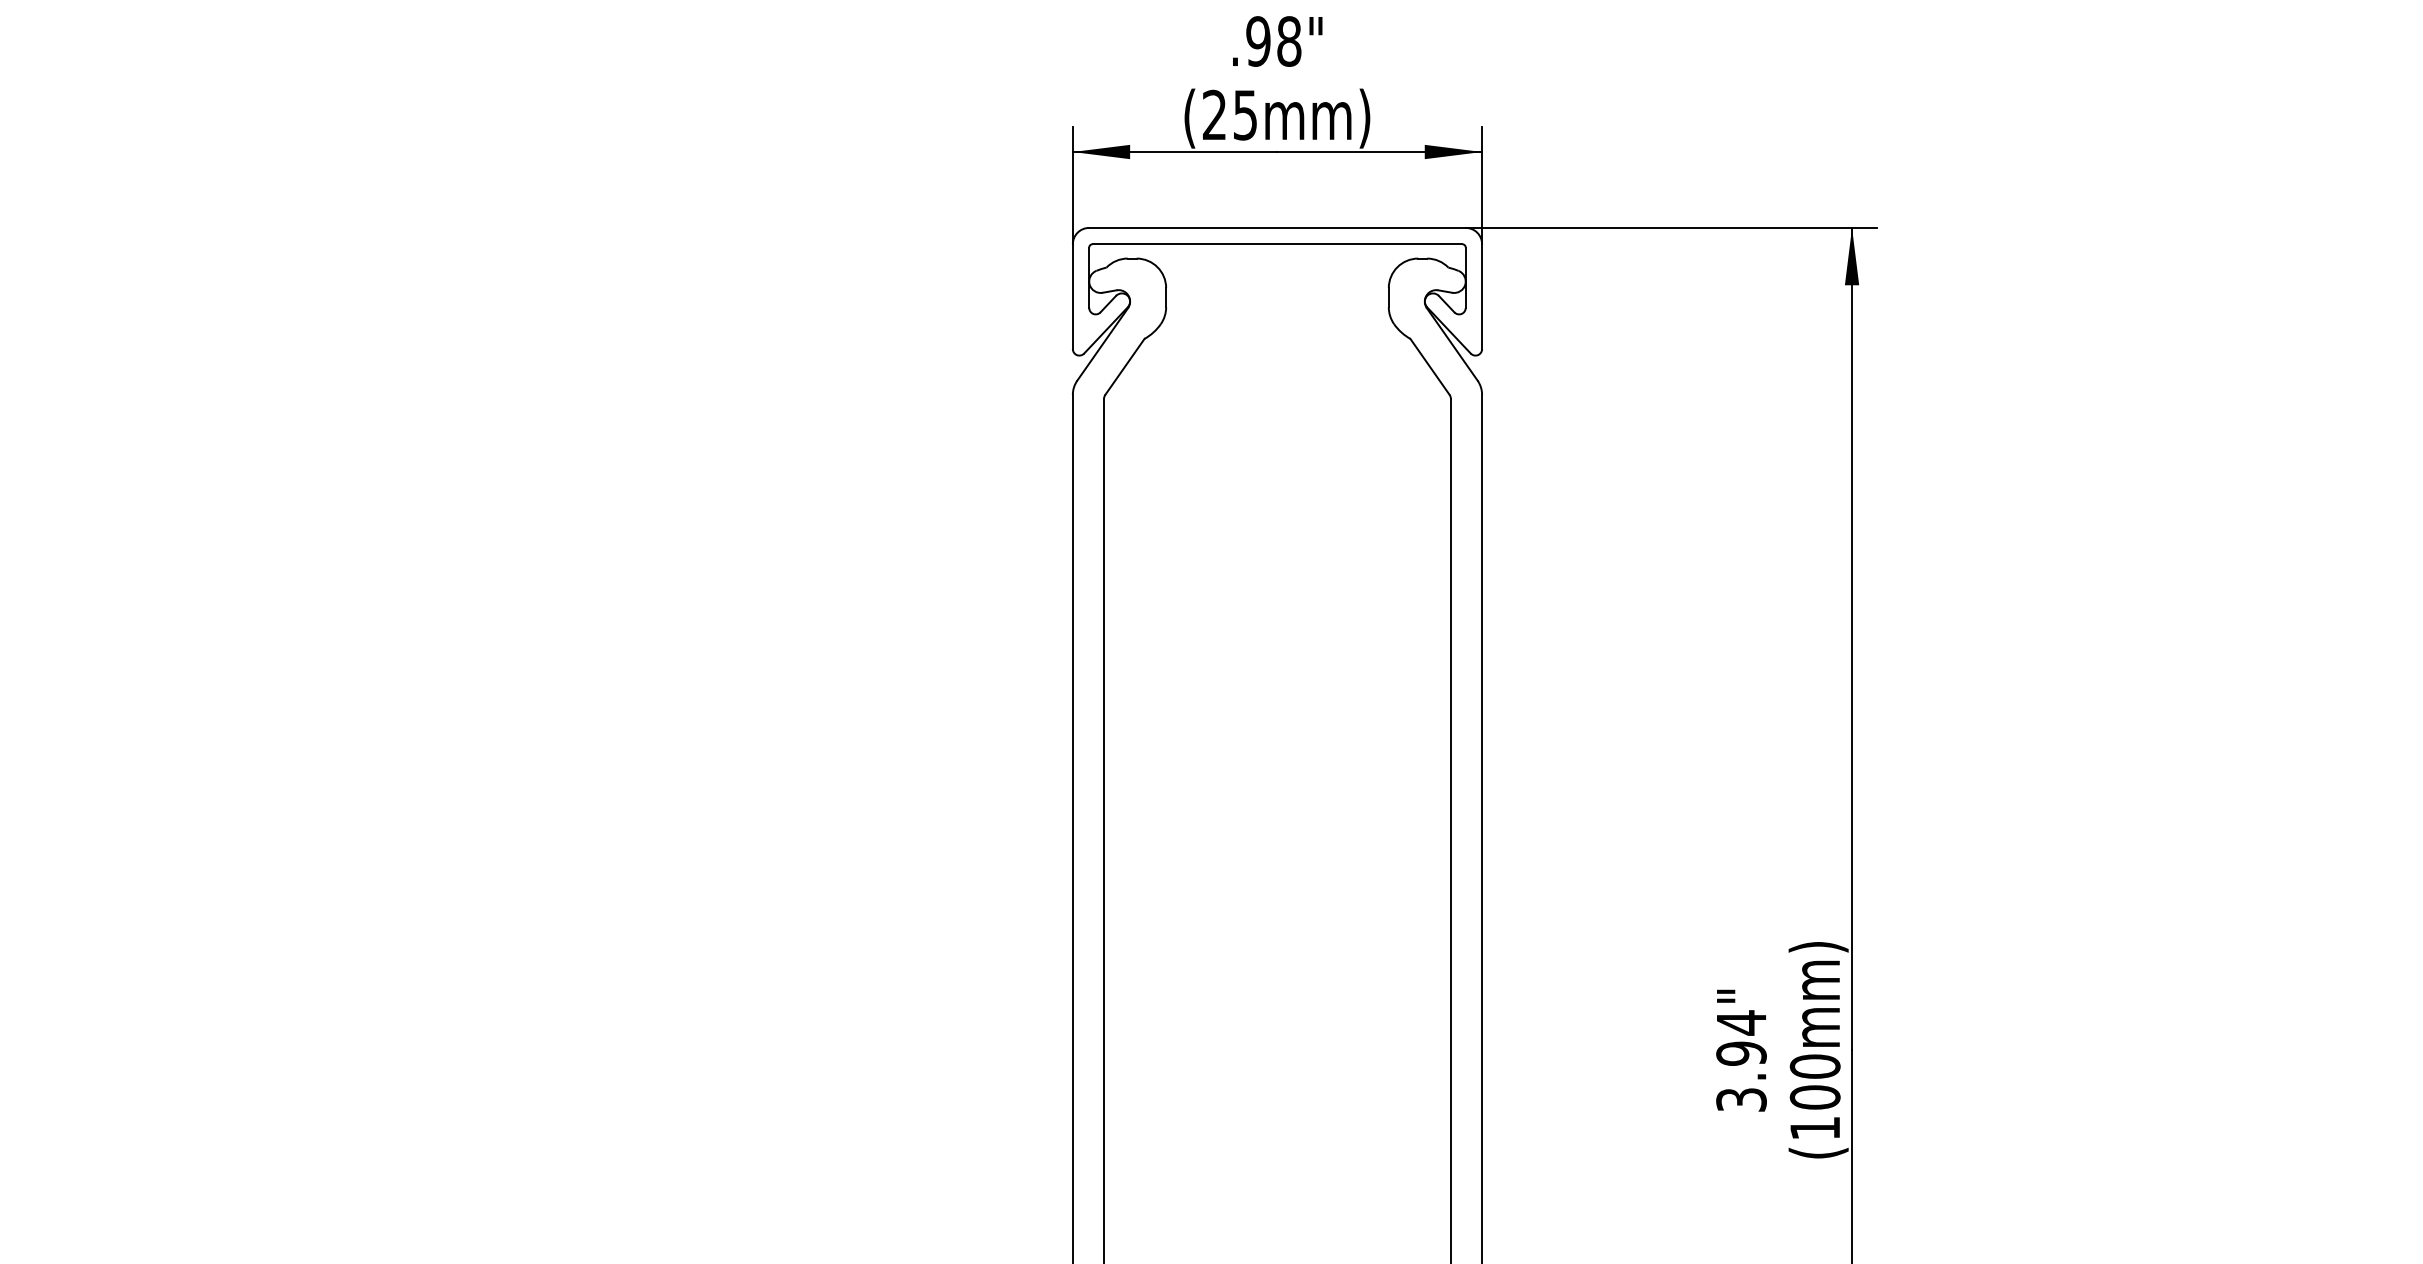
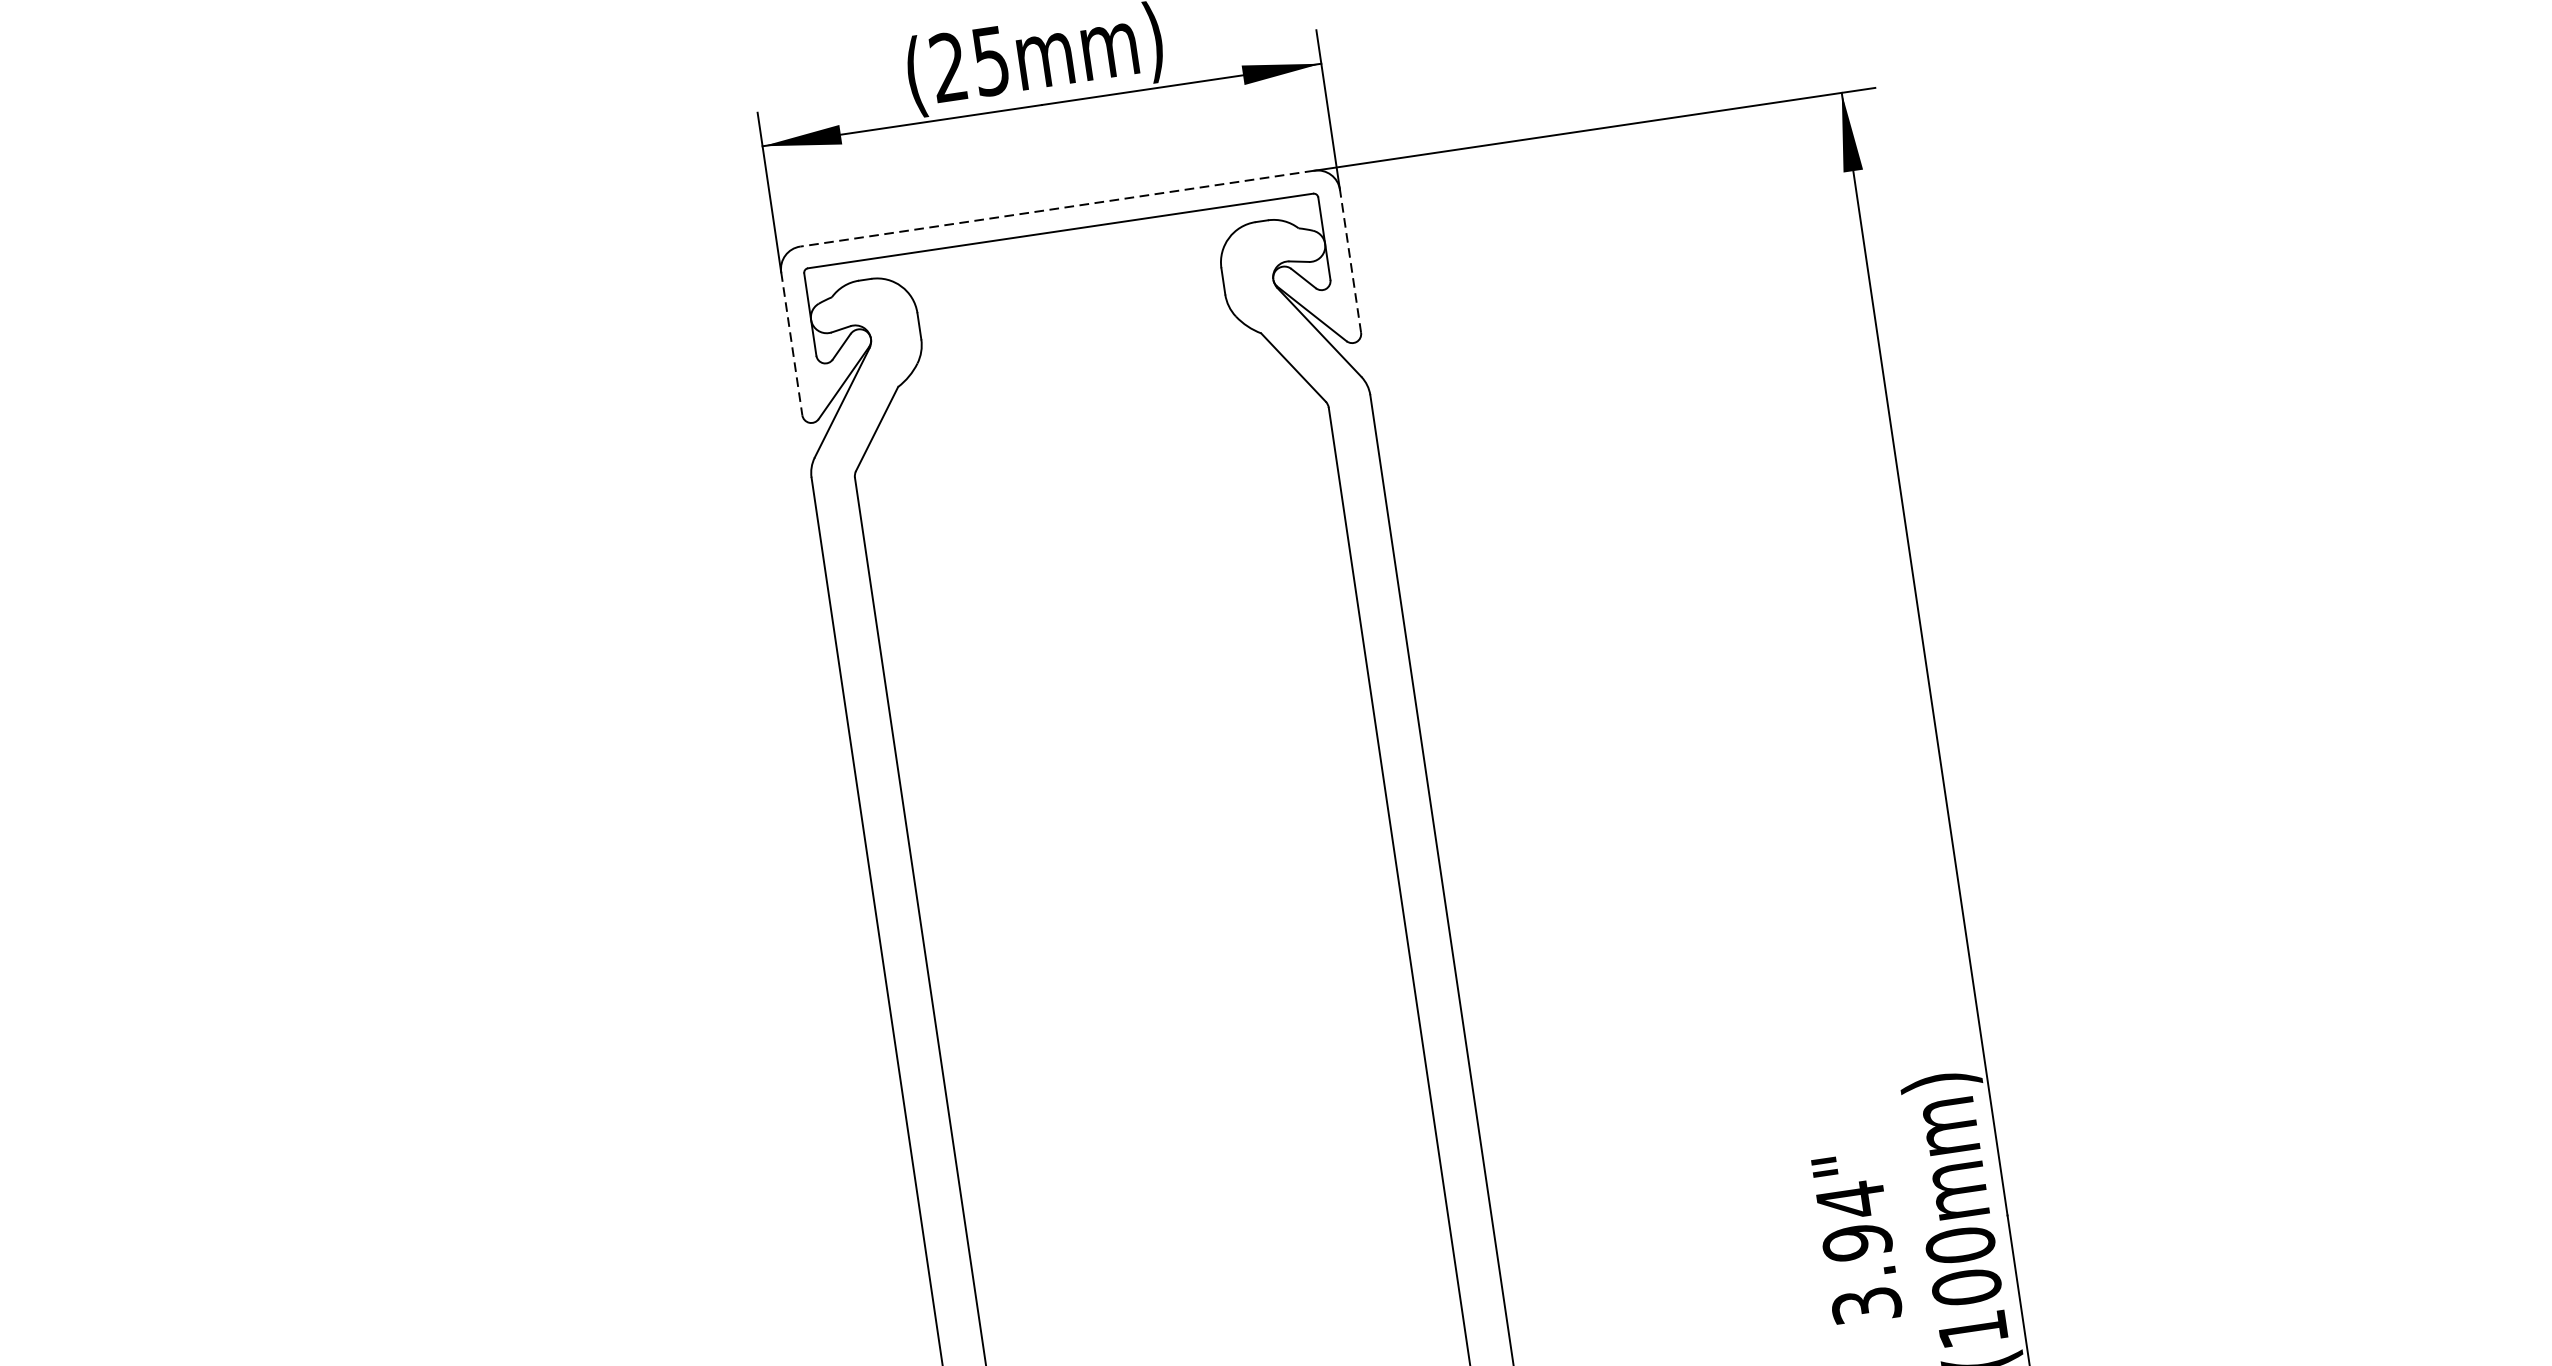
line: (1276, 227) -> (1055, 208), solid -> dashed
line: (1482, 296) -> (1351, 260), solid -> dashed
line: (1072, 297) -> (791, 344), solid -> dashed

